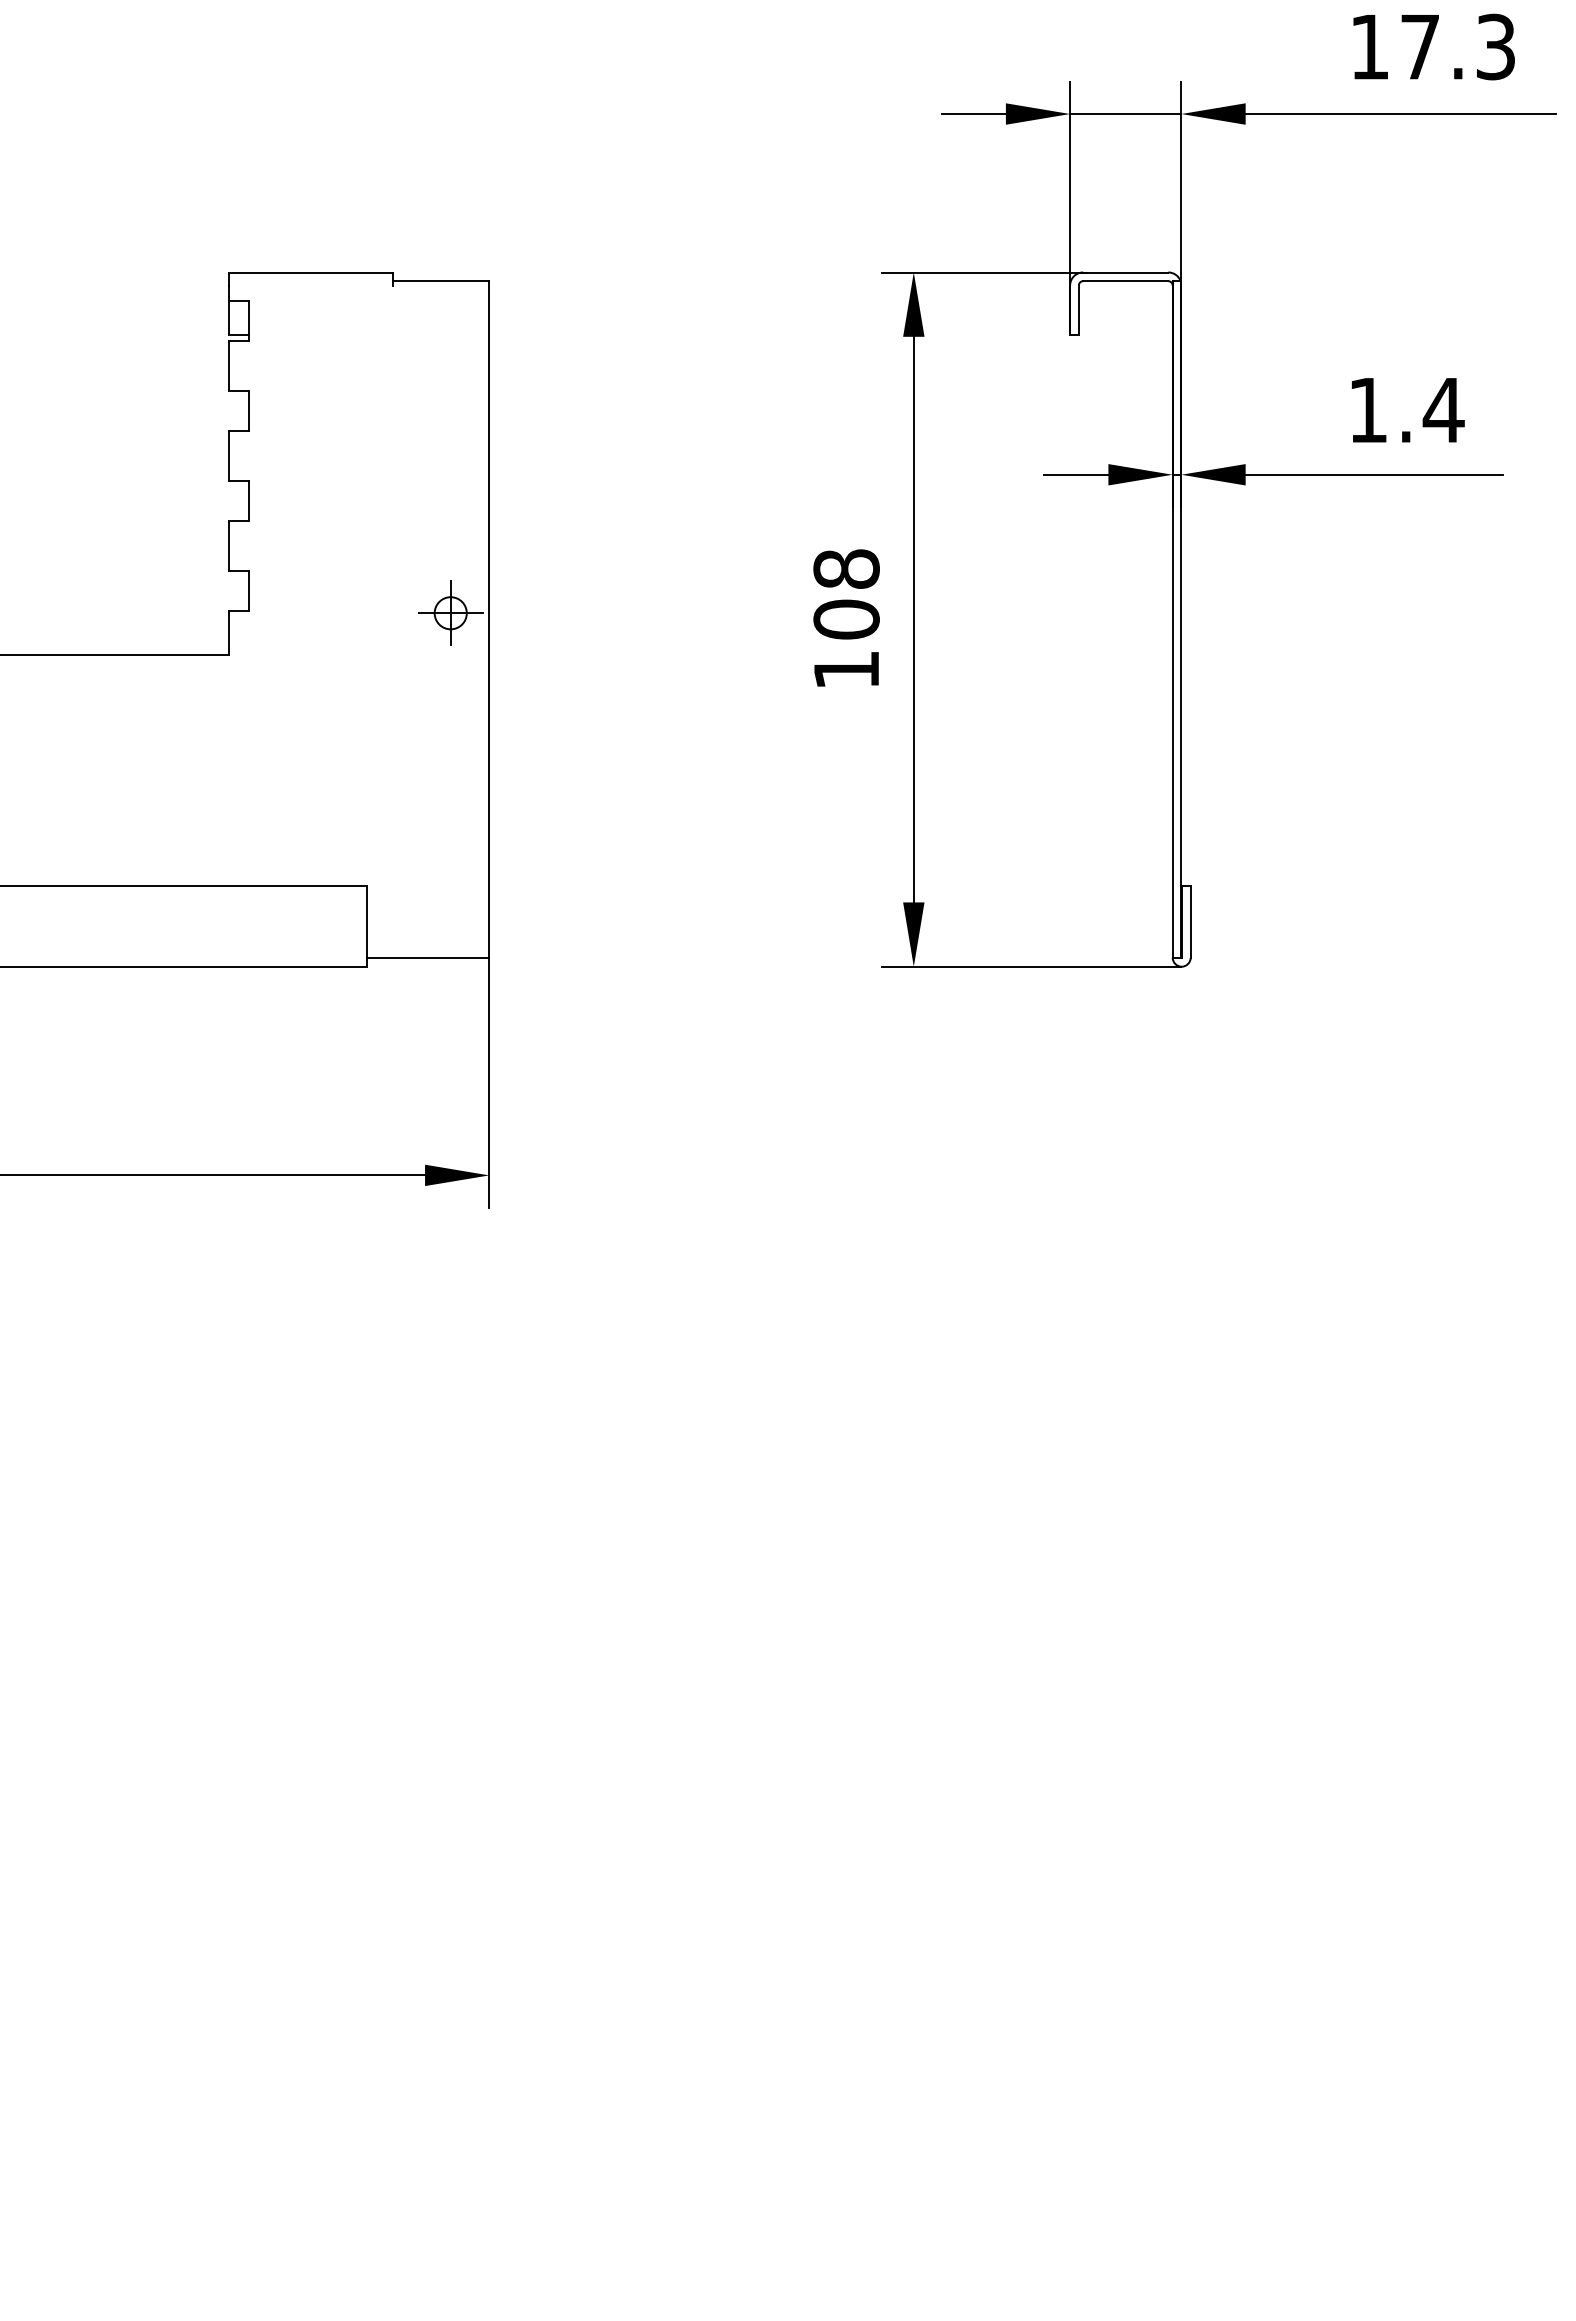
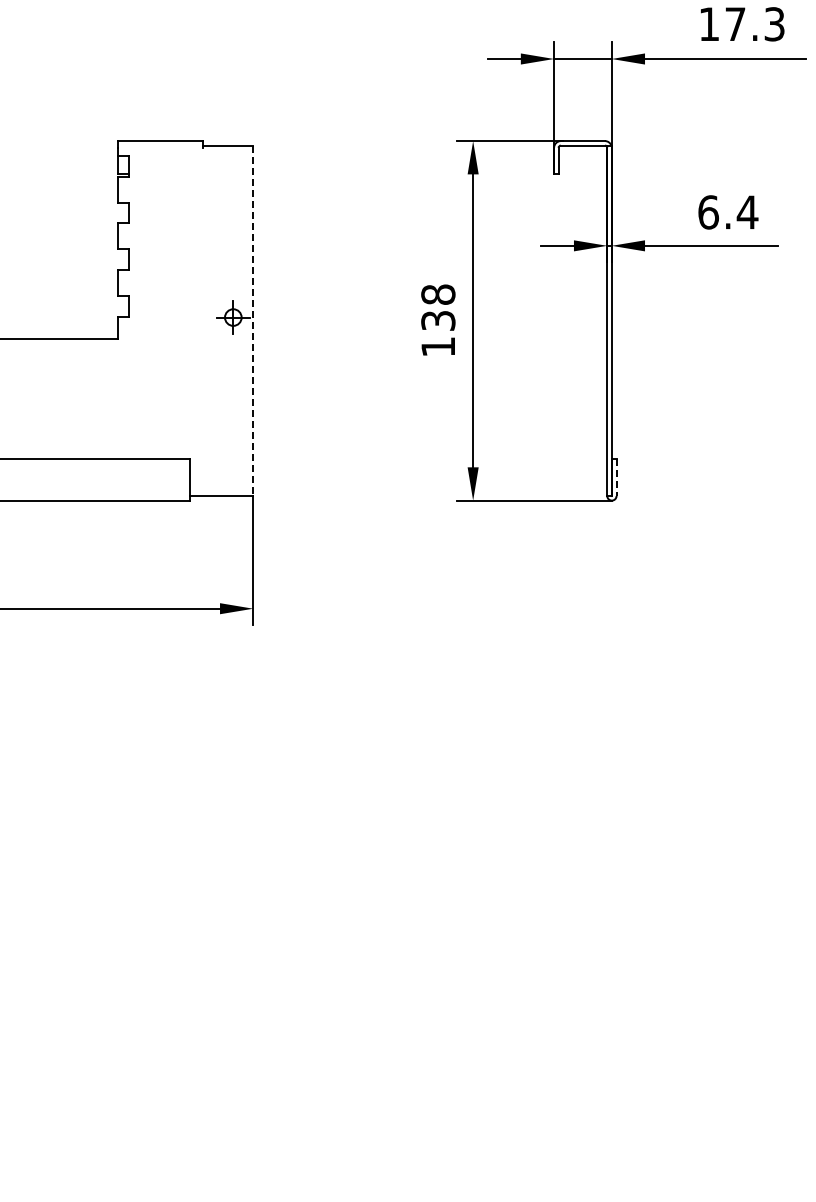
text: (1368, 410) -> (708, 212), 1.4 -> 6.4
text: (846, 618) -> (438, 320), 108 -> 138
line: (489, 620) -> (253, 321), solid -> dashed
line: (1190, 923) -> (616, 478), solid -> dashed

